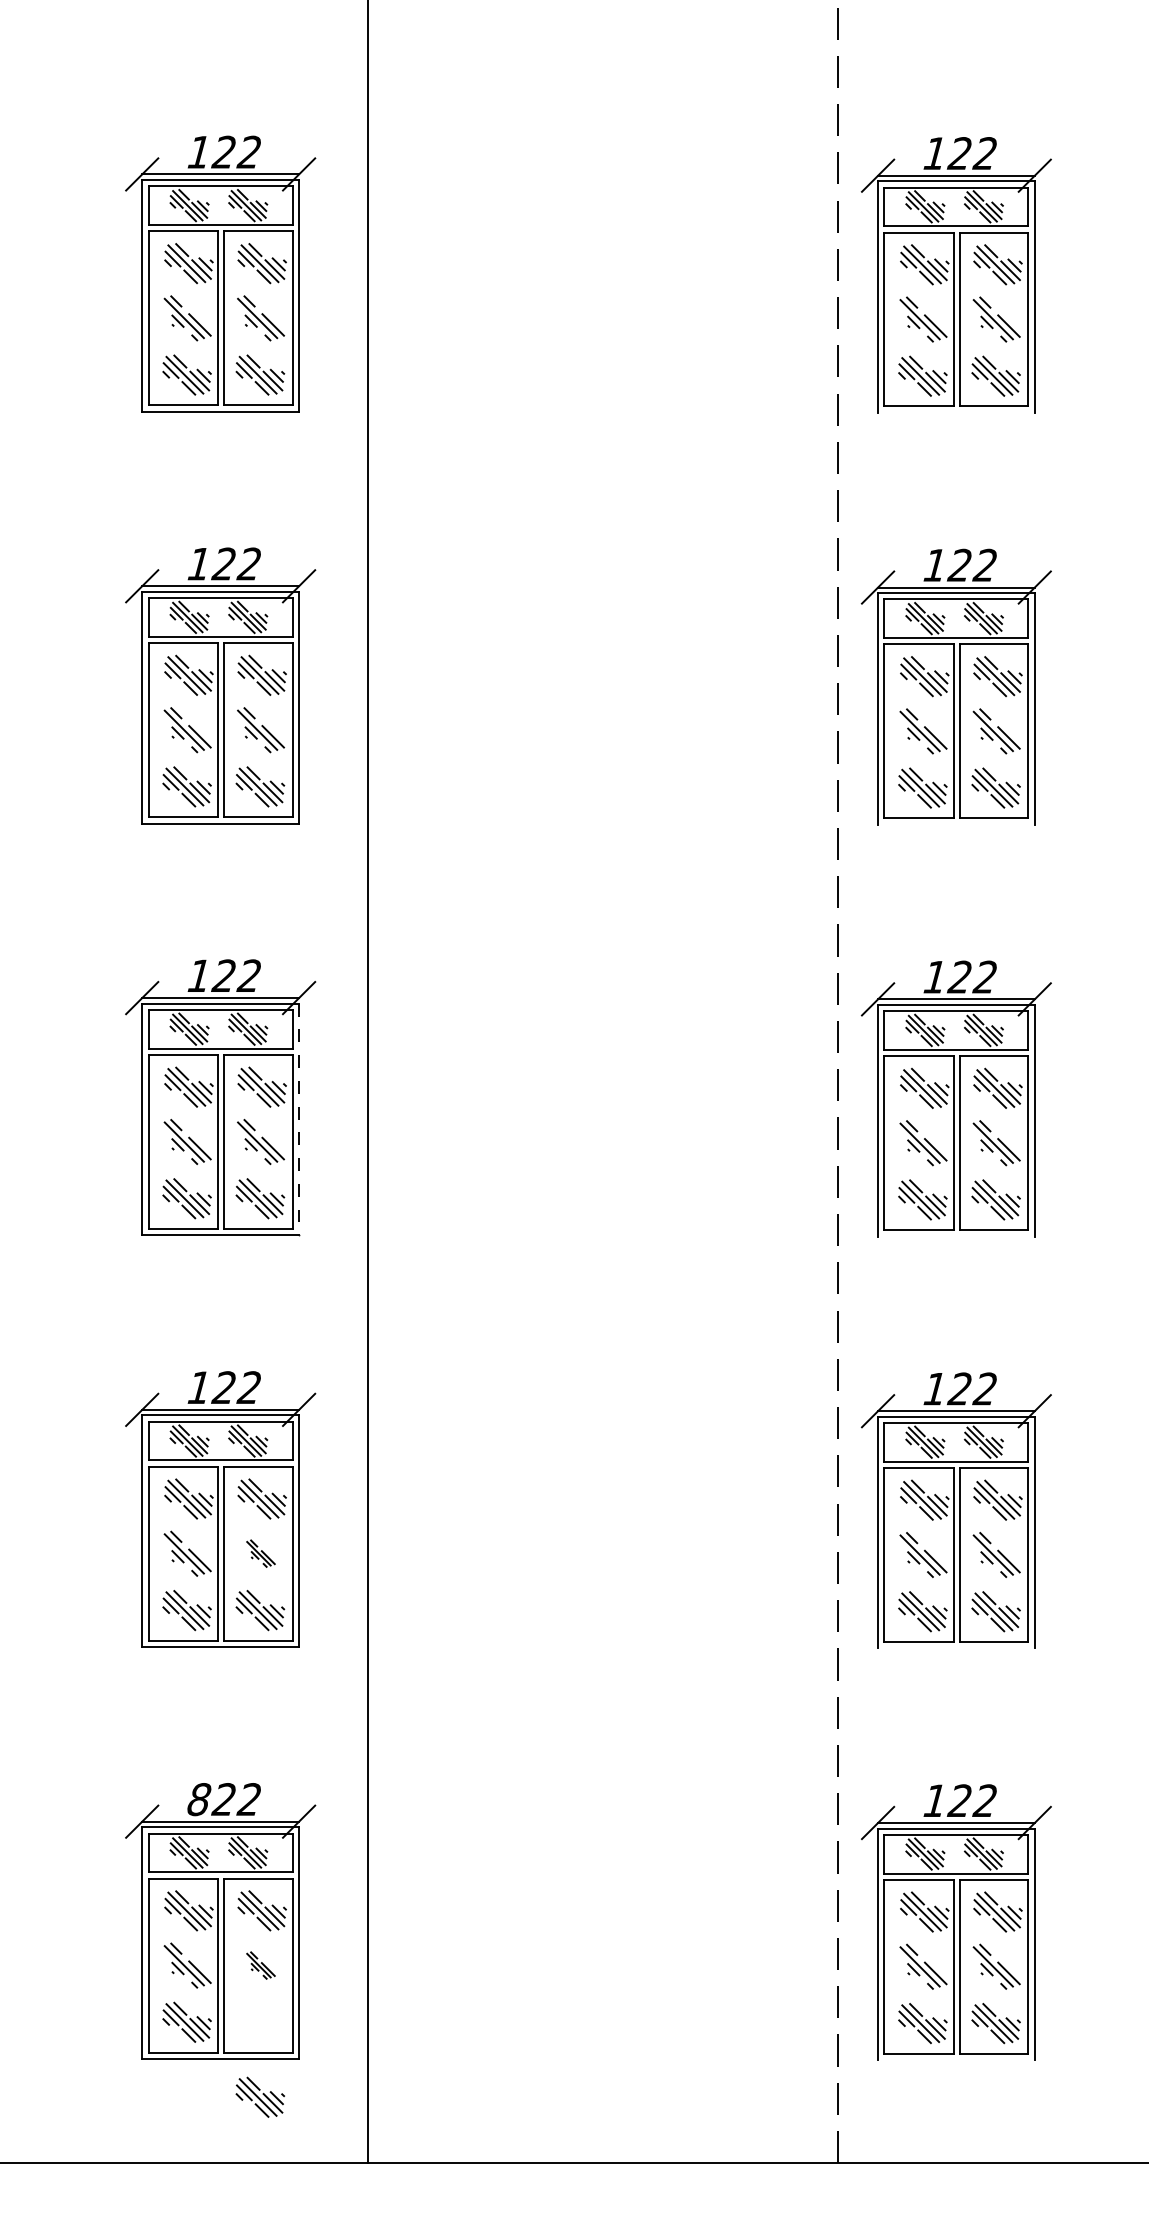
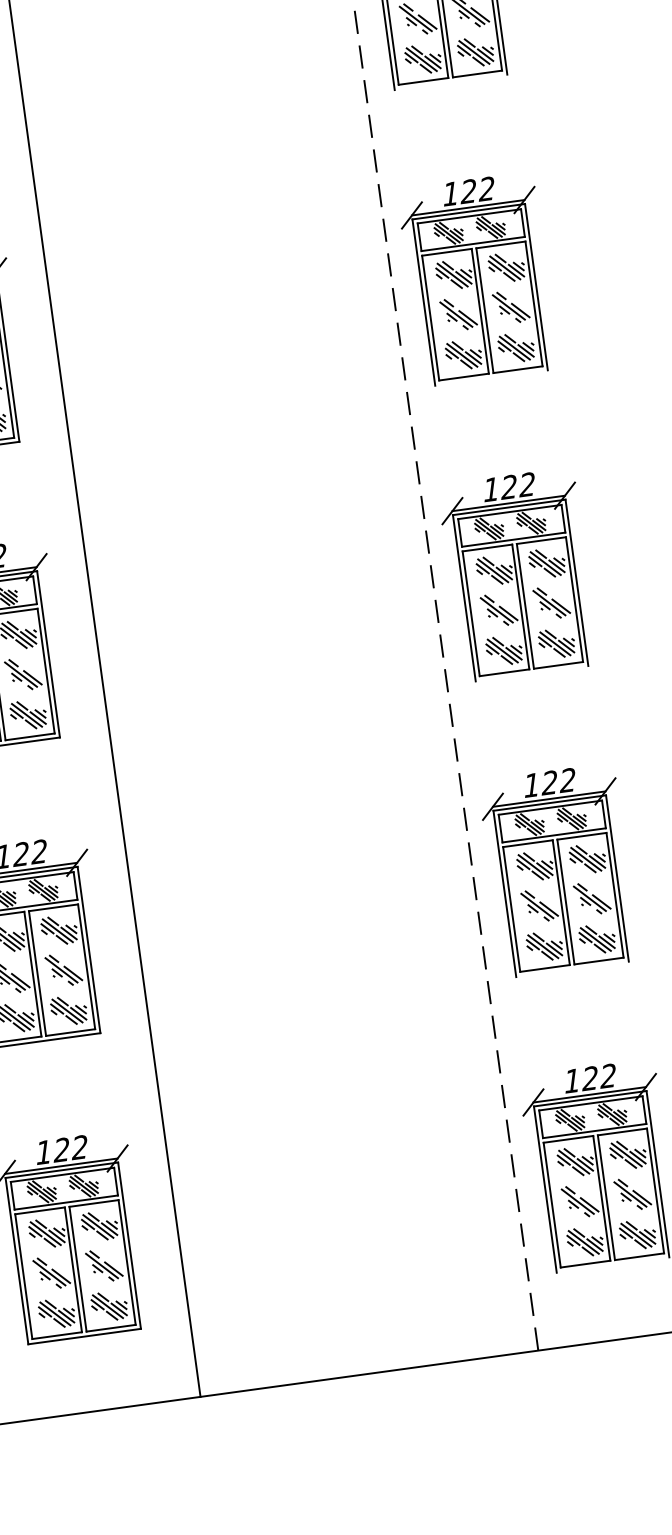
line: (299, 1119) -> (48, 654), dashed -> solid
part: (260, 1553) -> (63, 969), size x1.67
text: (199, 1799) -> (43, 1152), 822 -> 122
part: (260, 1965) -> (104, 1265), size x1.67
part: (259, 2096) -> (108, 1305), moved

